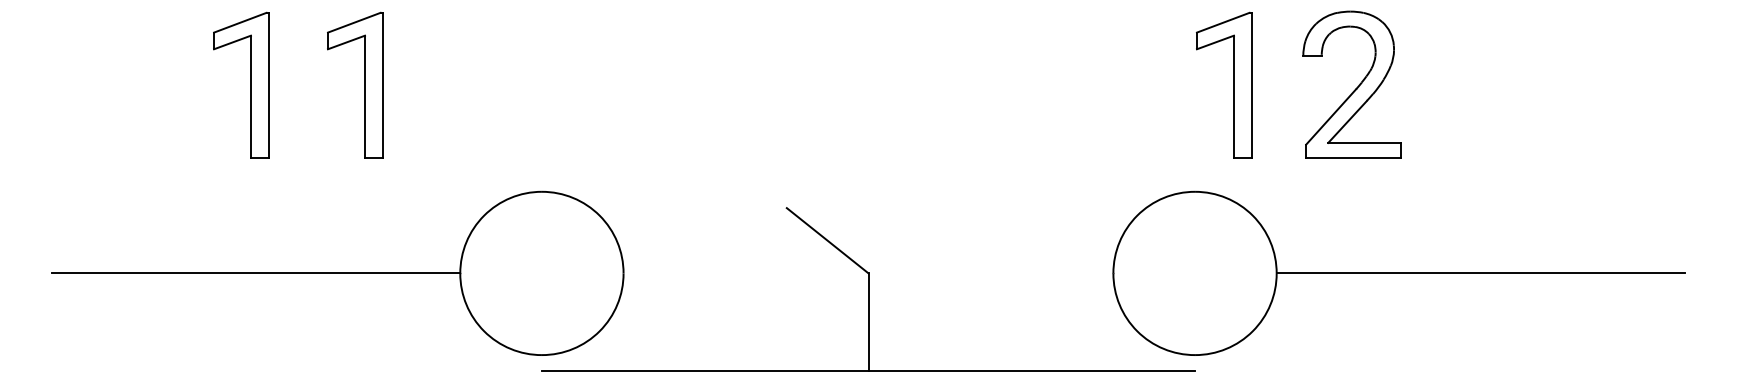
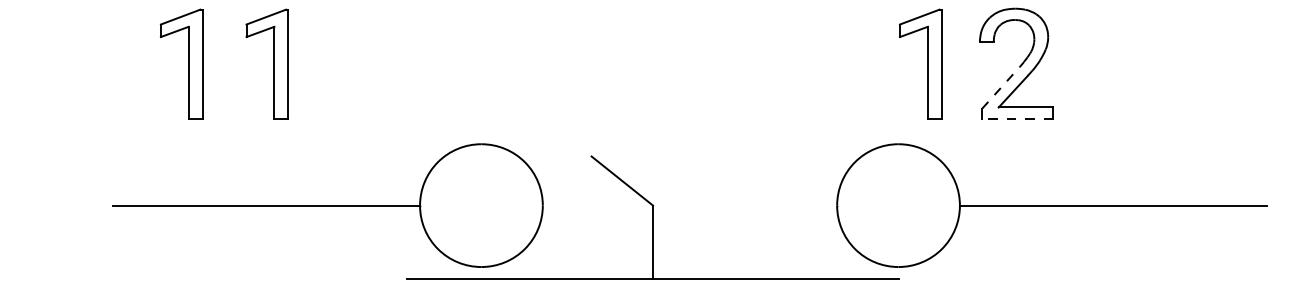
line: (1331, 116) -> (1001, 87), solid -> dashed
line: (1353, 157) -> (1017, 118), solid -> dashed
part: (337, 273) -> (327, 205), moved

